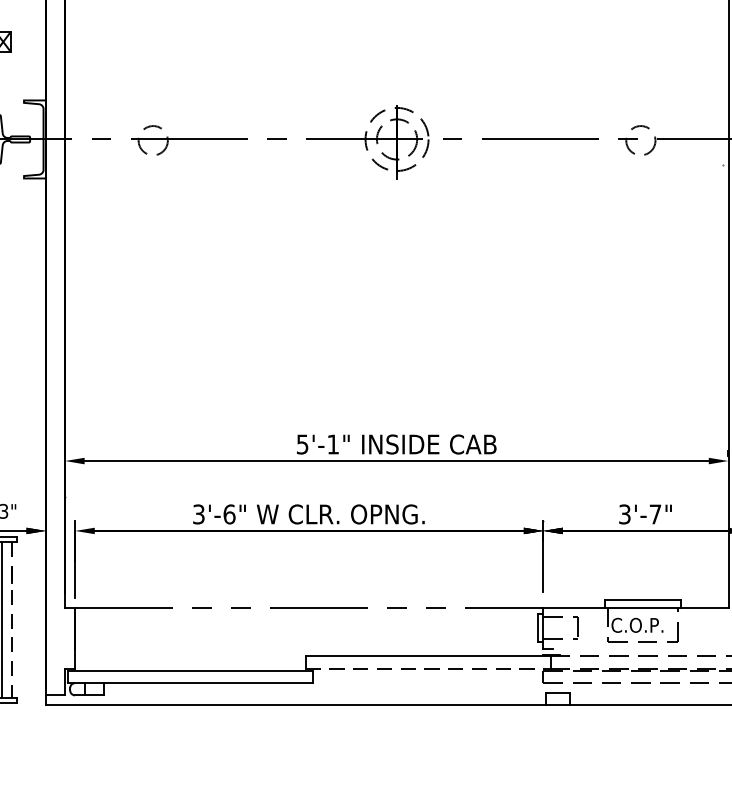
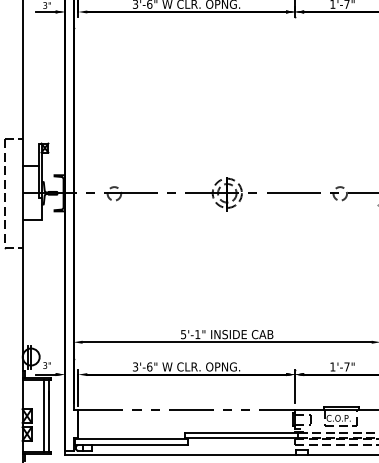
text: (624, 513) -> (332, 366), 3'-7" -> 1'-7"
line: (10, 621) -> (48, 416), dashed -> solid
line: (427, 668) -> (241, 438), dashed -> solid

